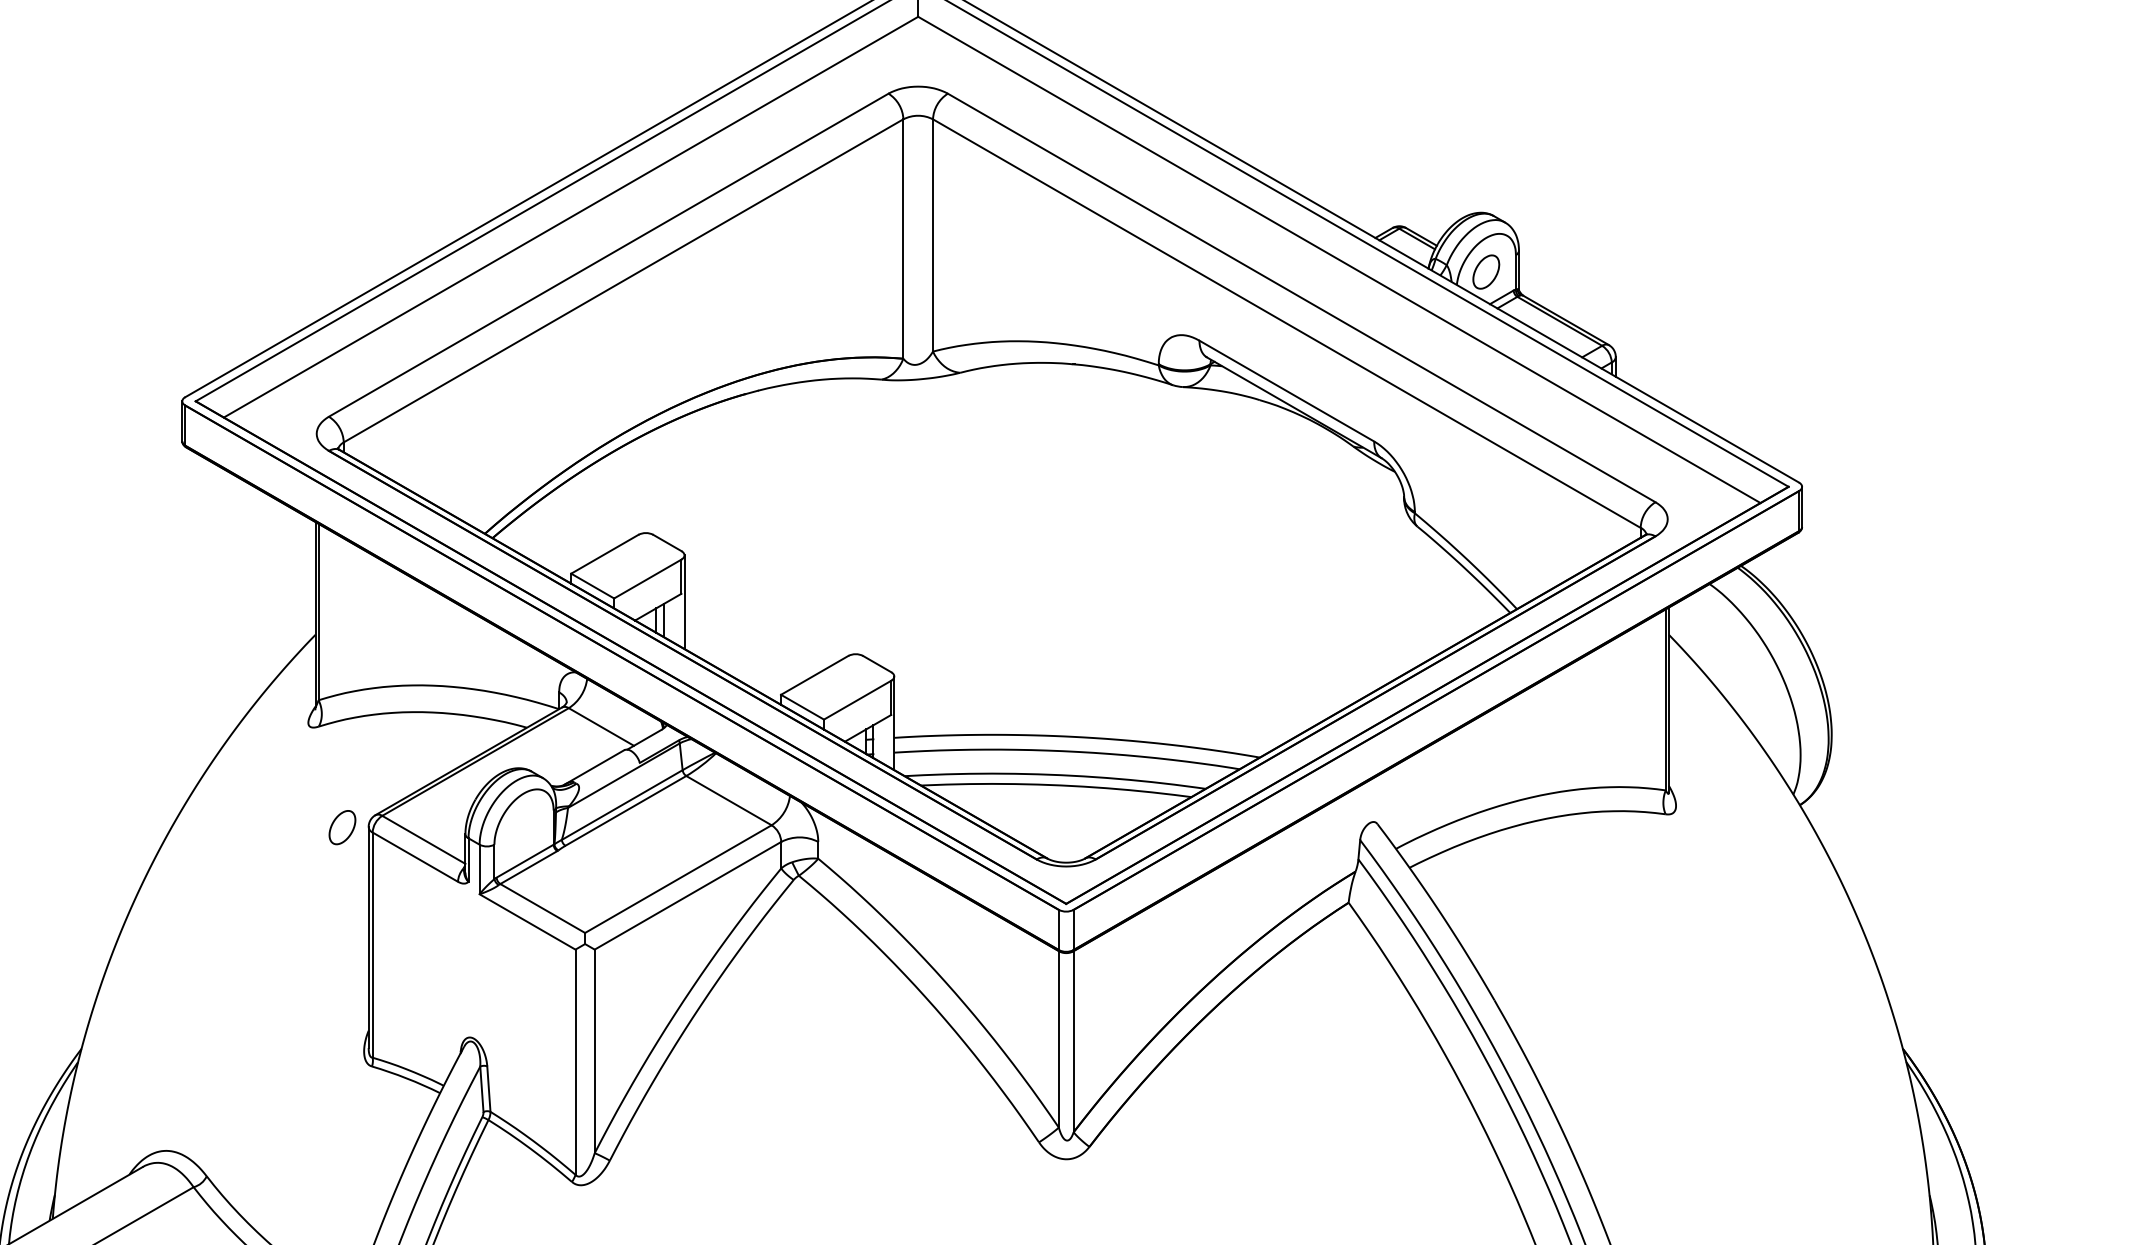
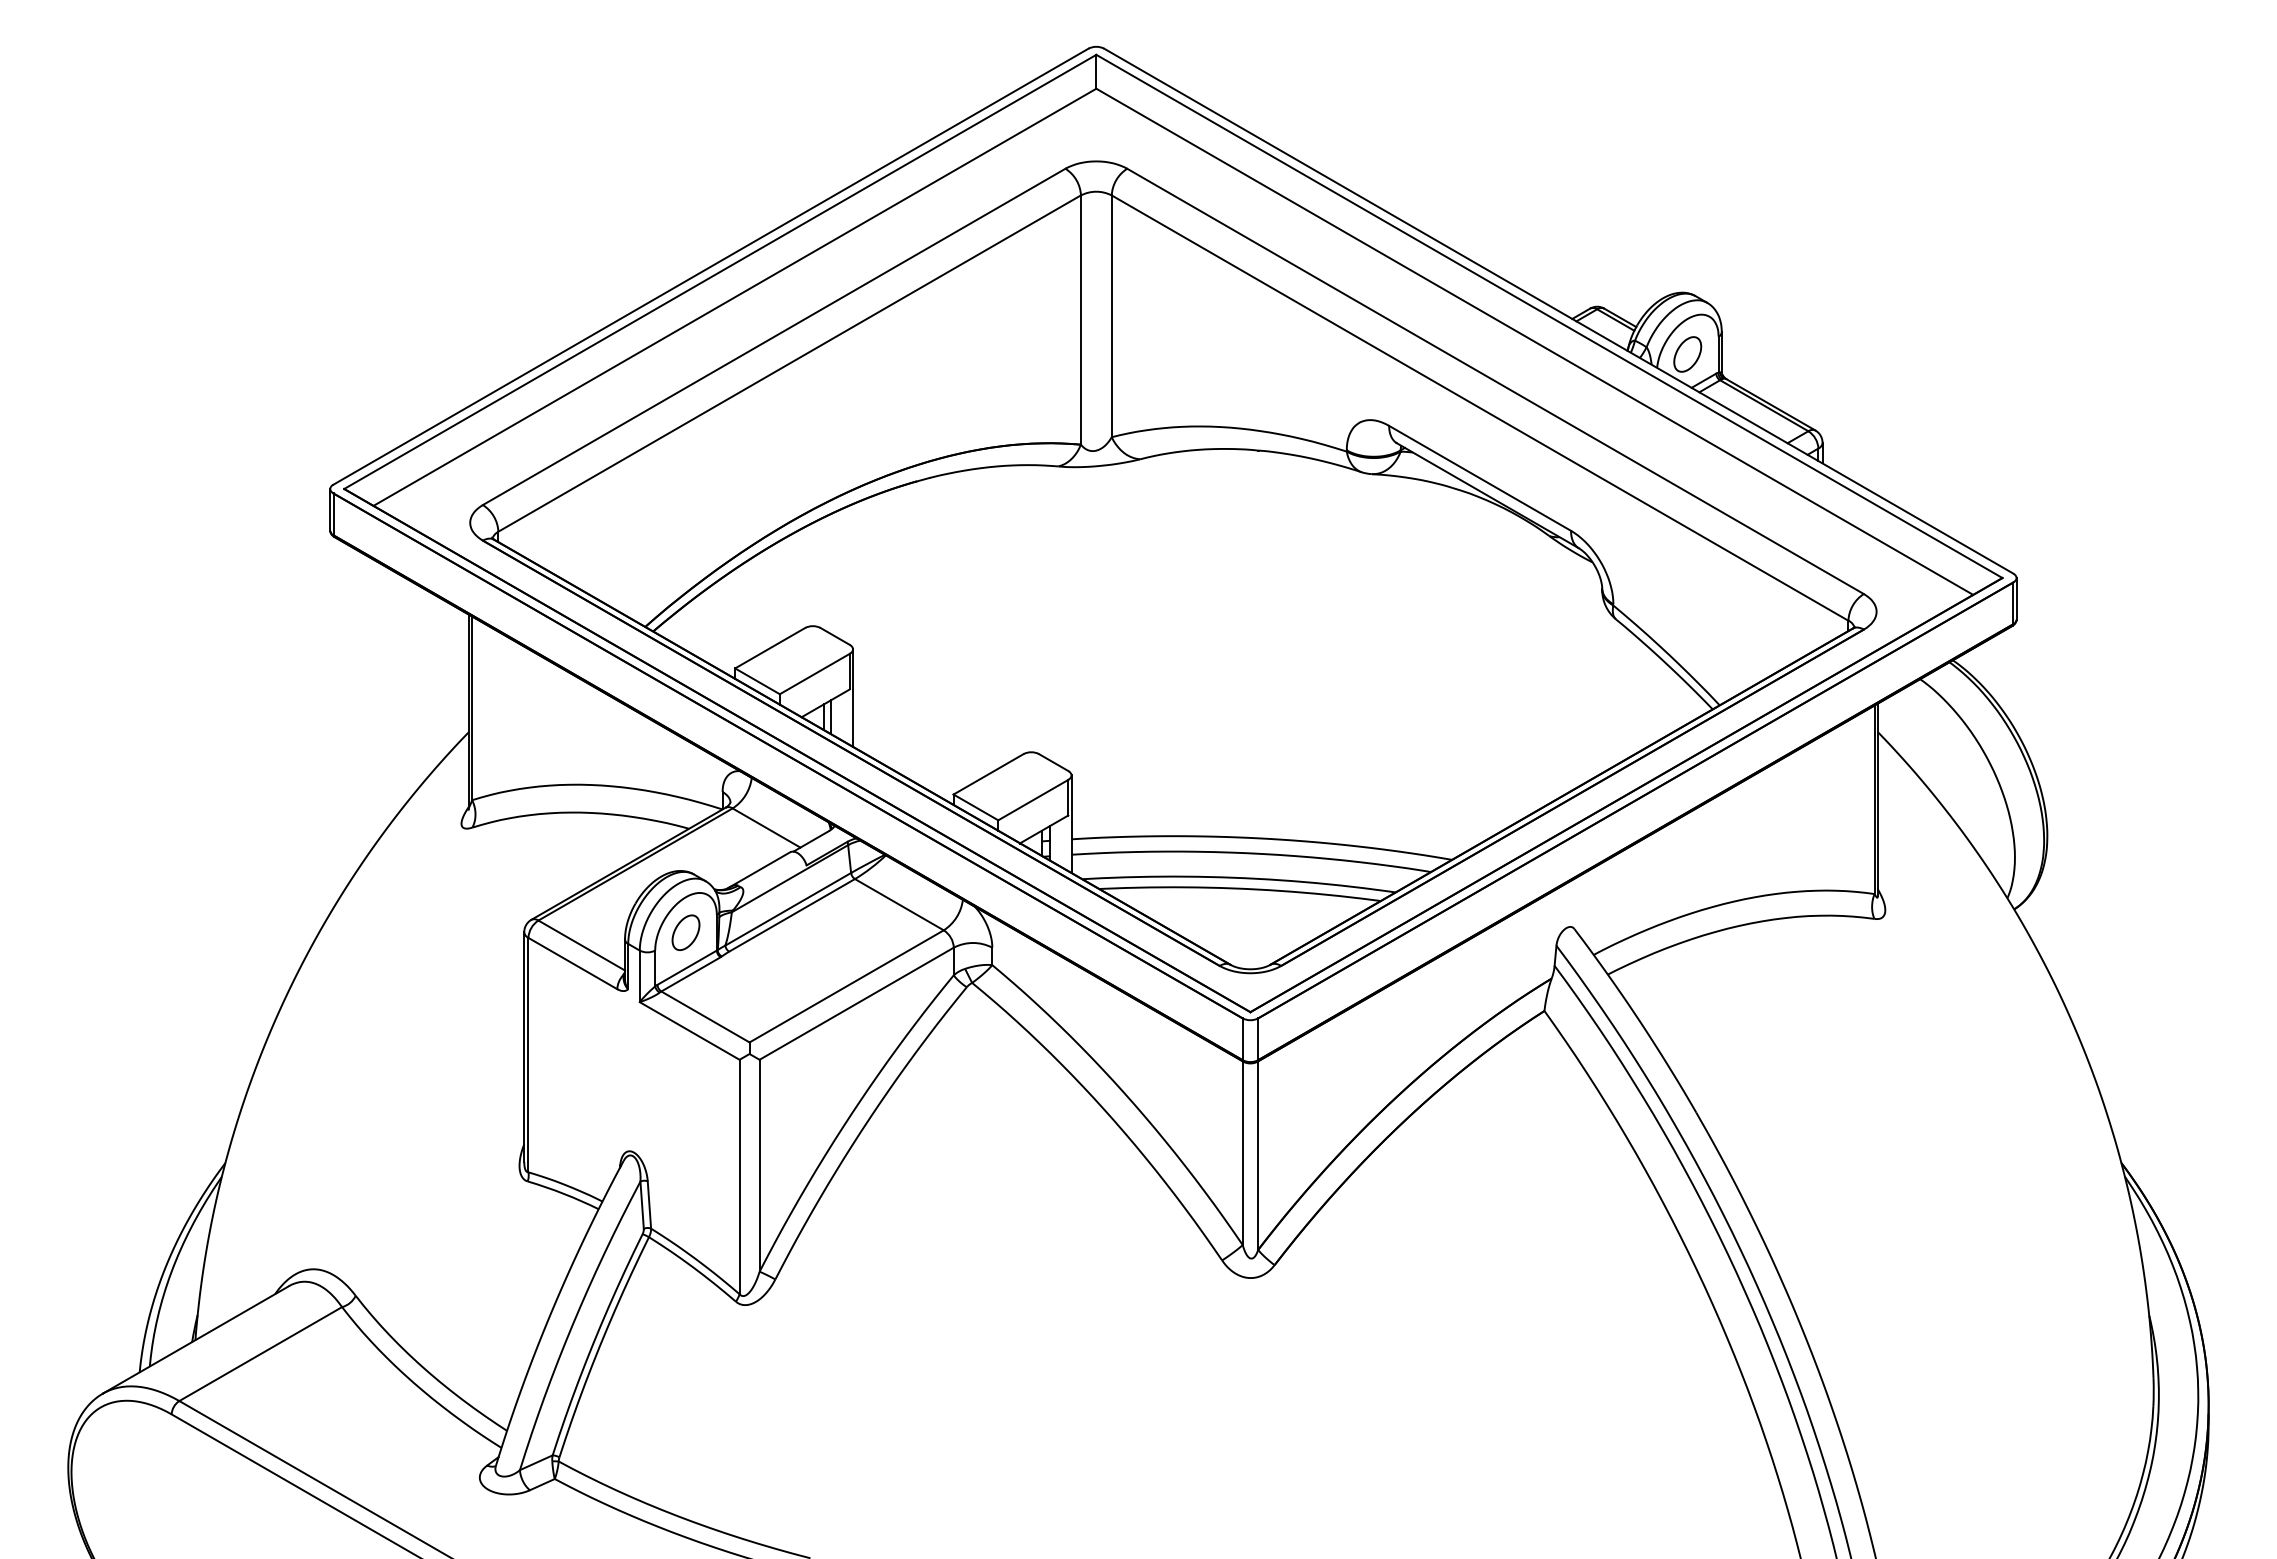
part: (341, 827) -> (685, 932), moved

